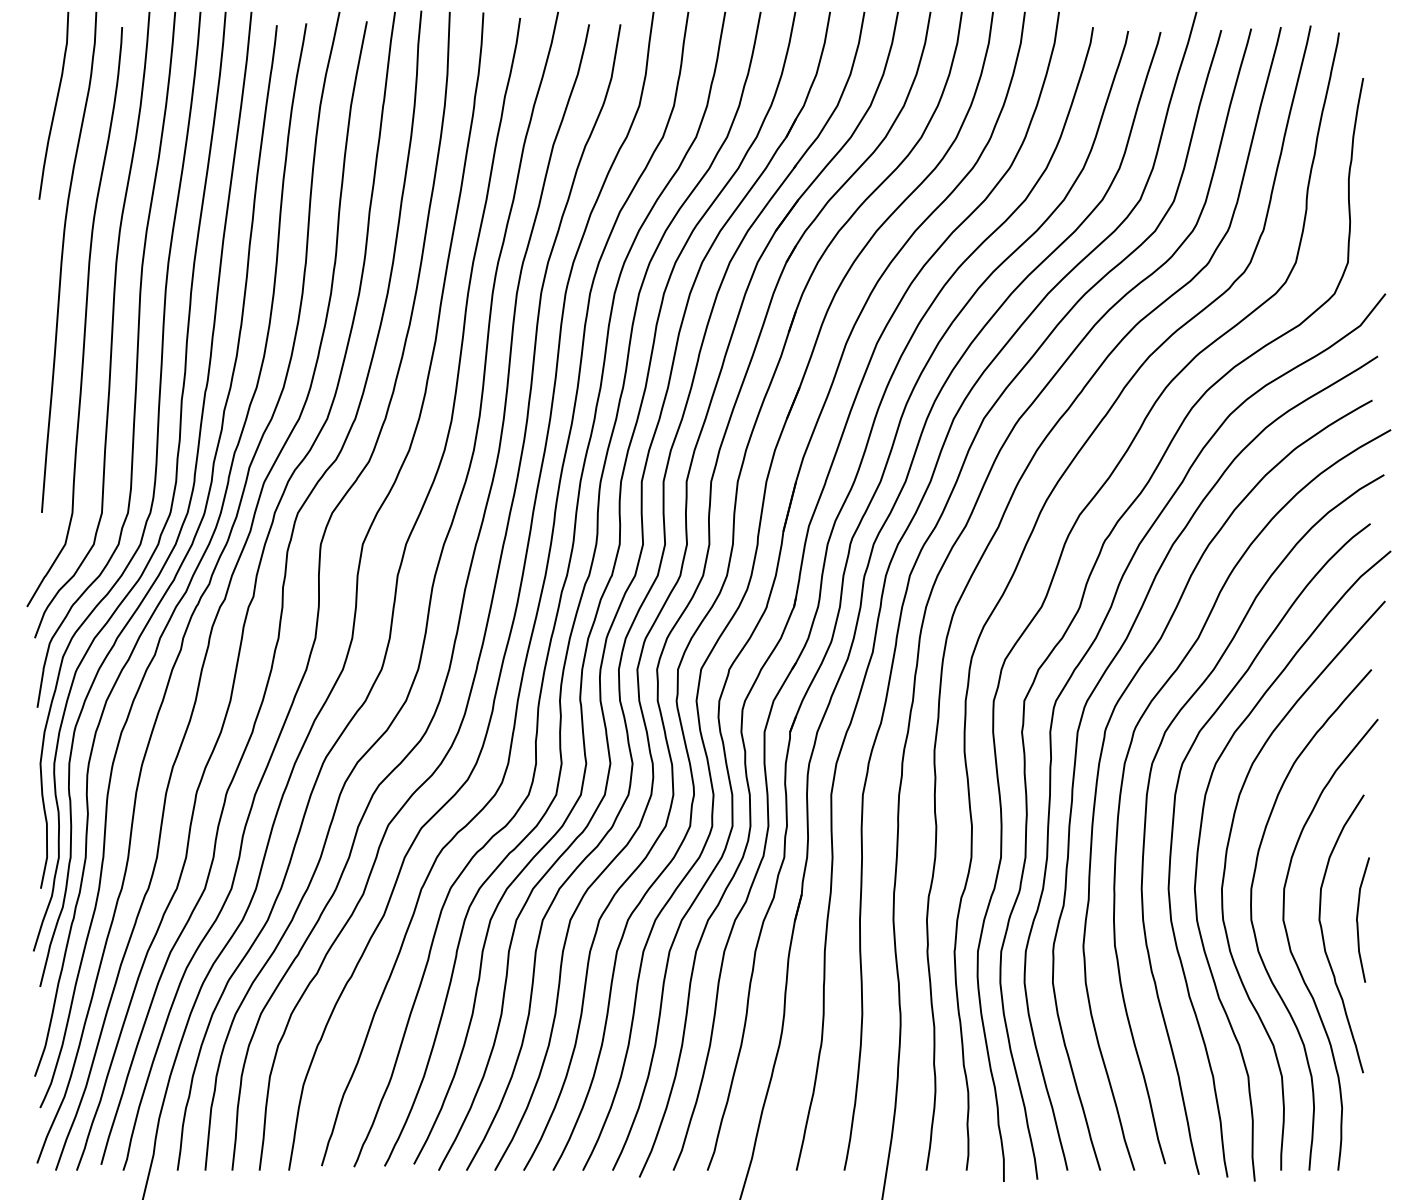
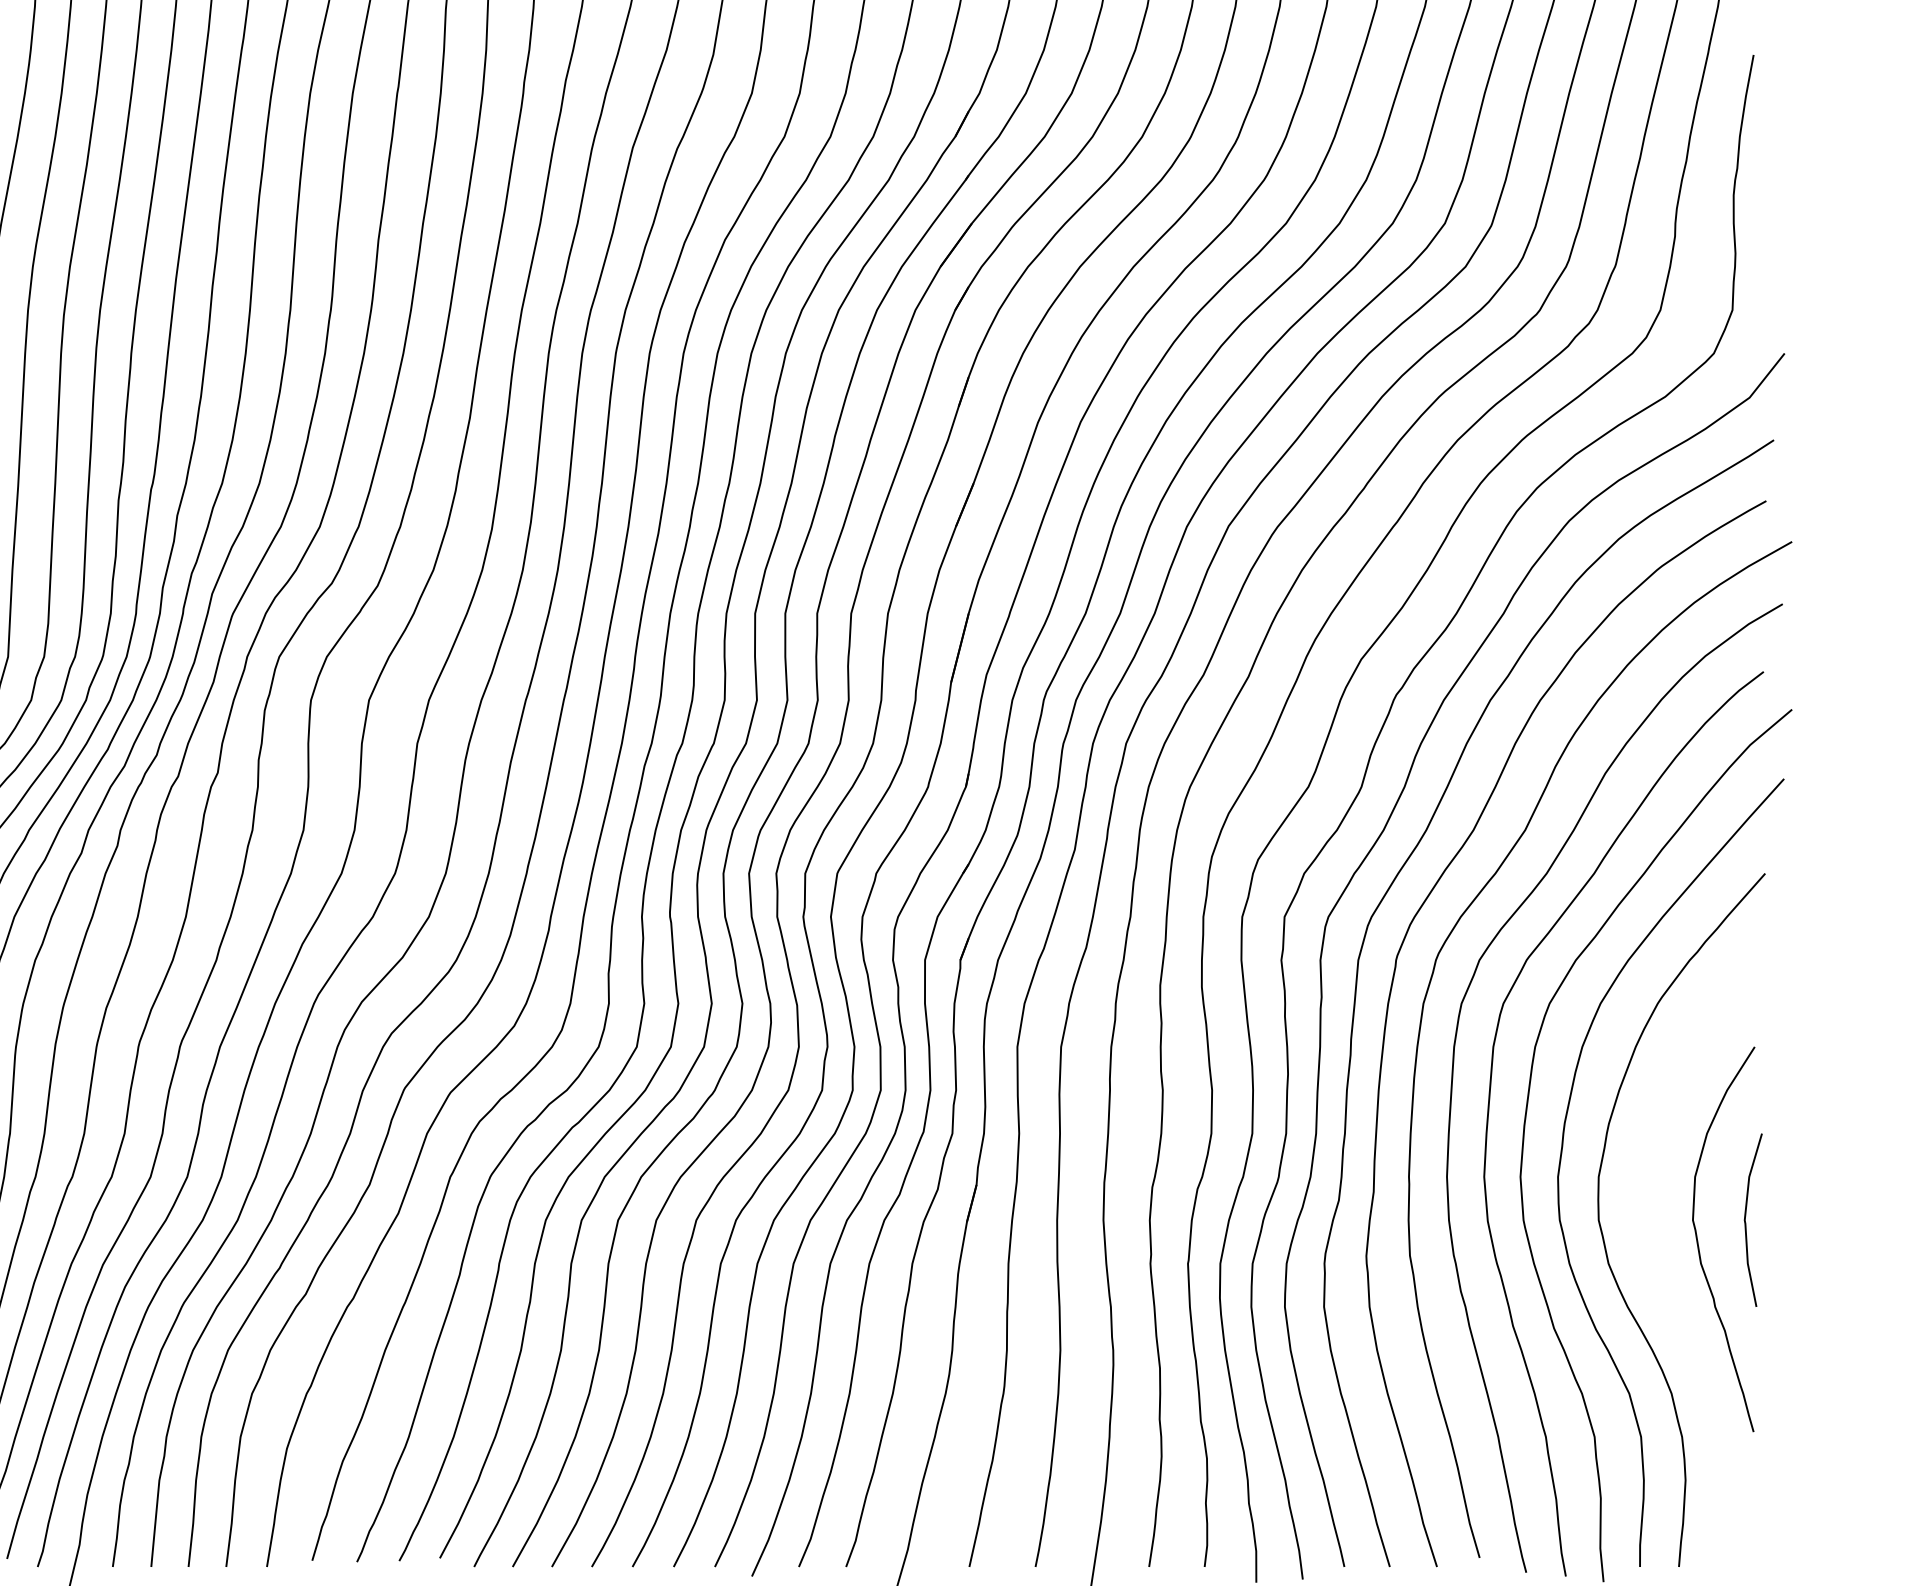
curve: (1294, 956) -> (1658, 1270), removed

